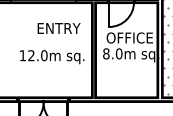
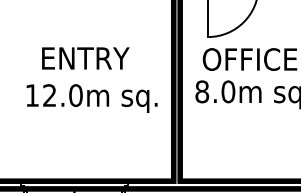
text: (58, 28) -> (84, 58), moved

